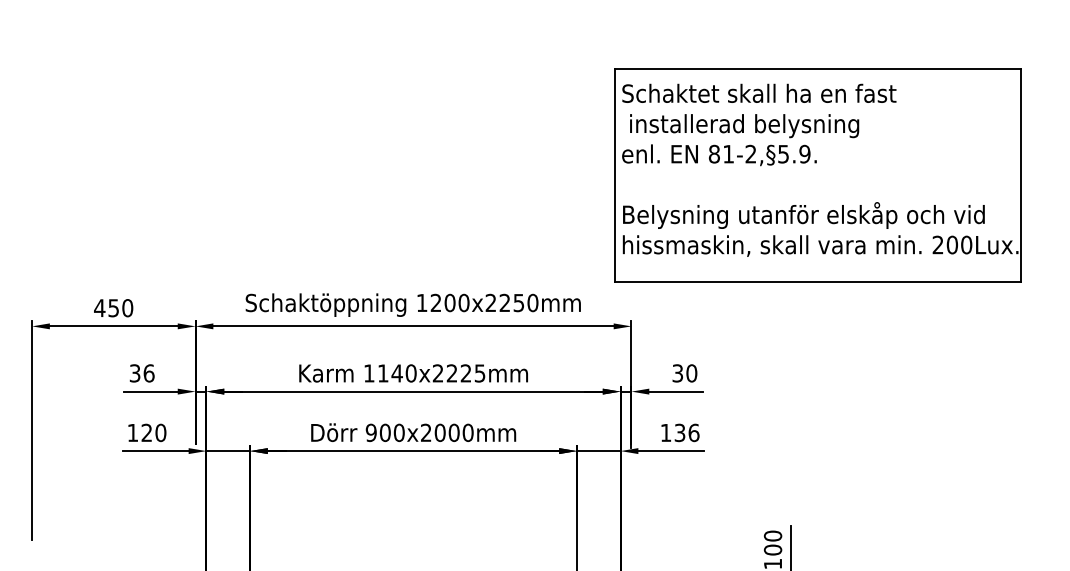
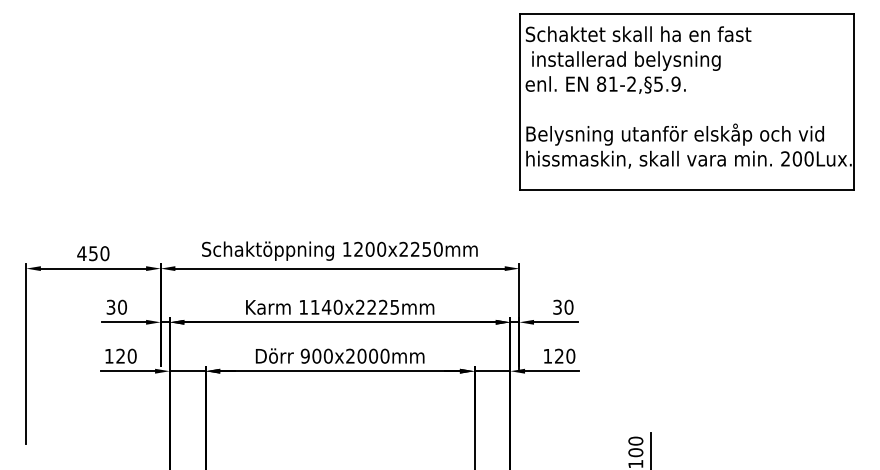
part: (817, 175) -> (686, 101), moved
text: (148, 373) -> (122, 307), 36 -> 30
text: (686, 432) -> (564, 355), 136 -> 120

